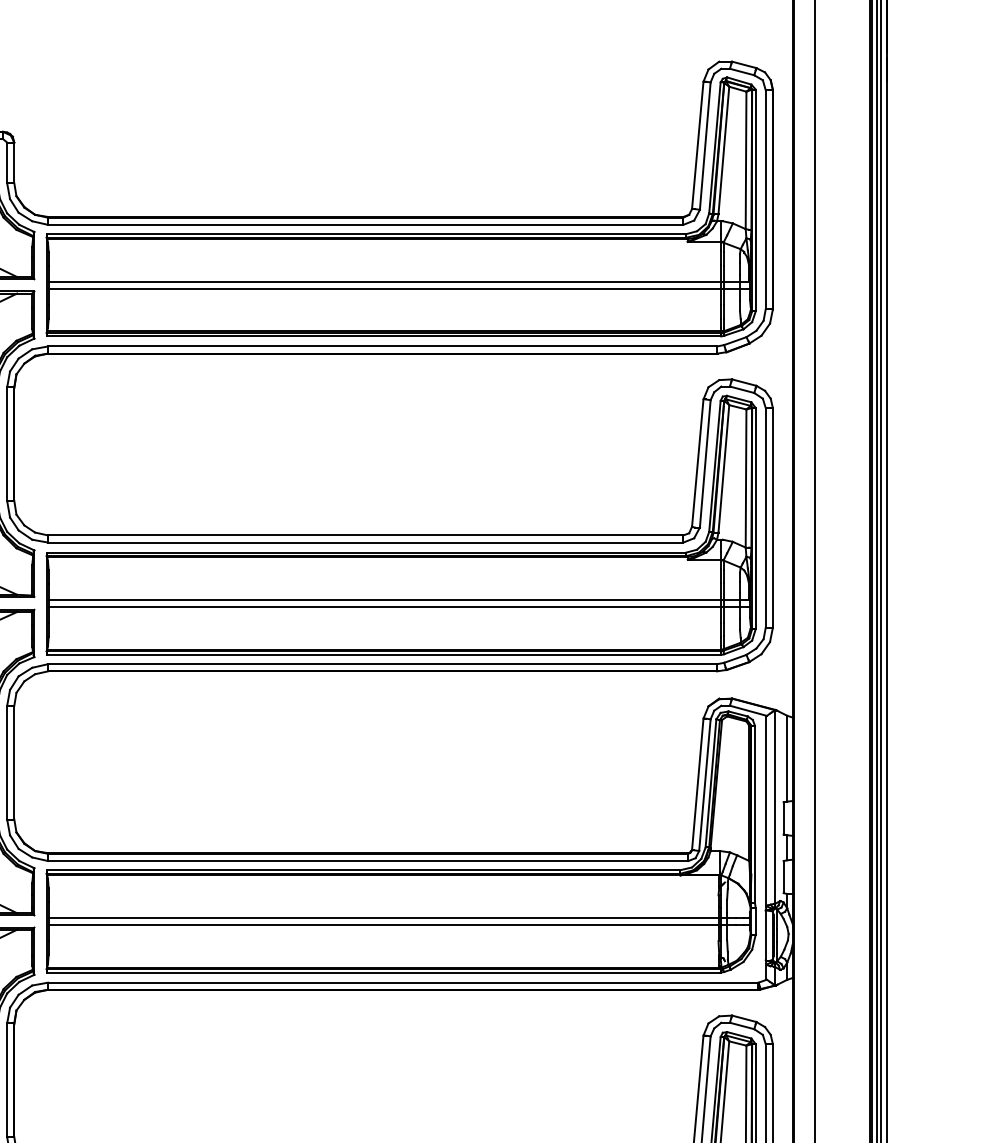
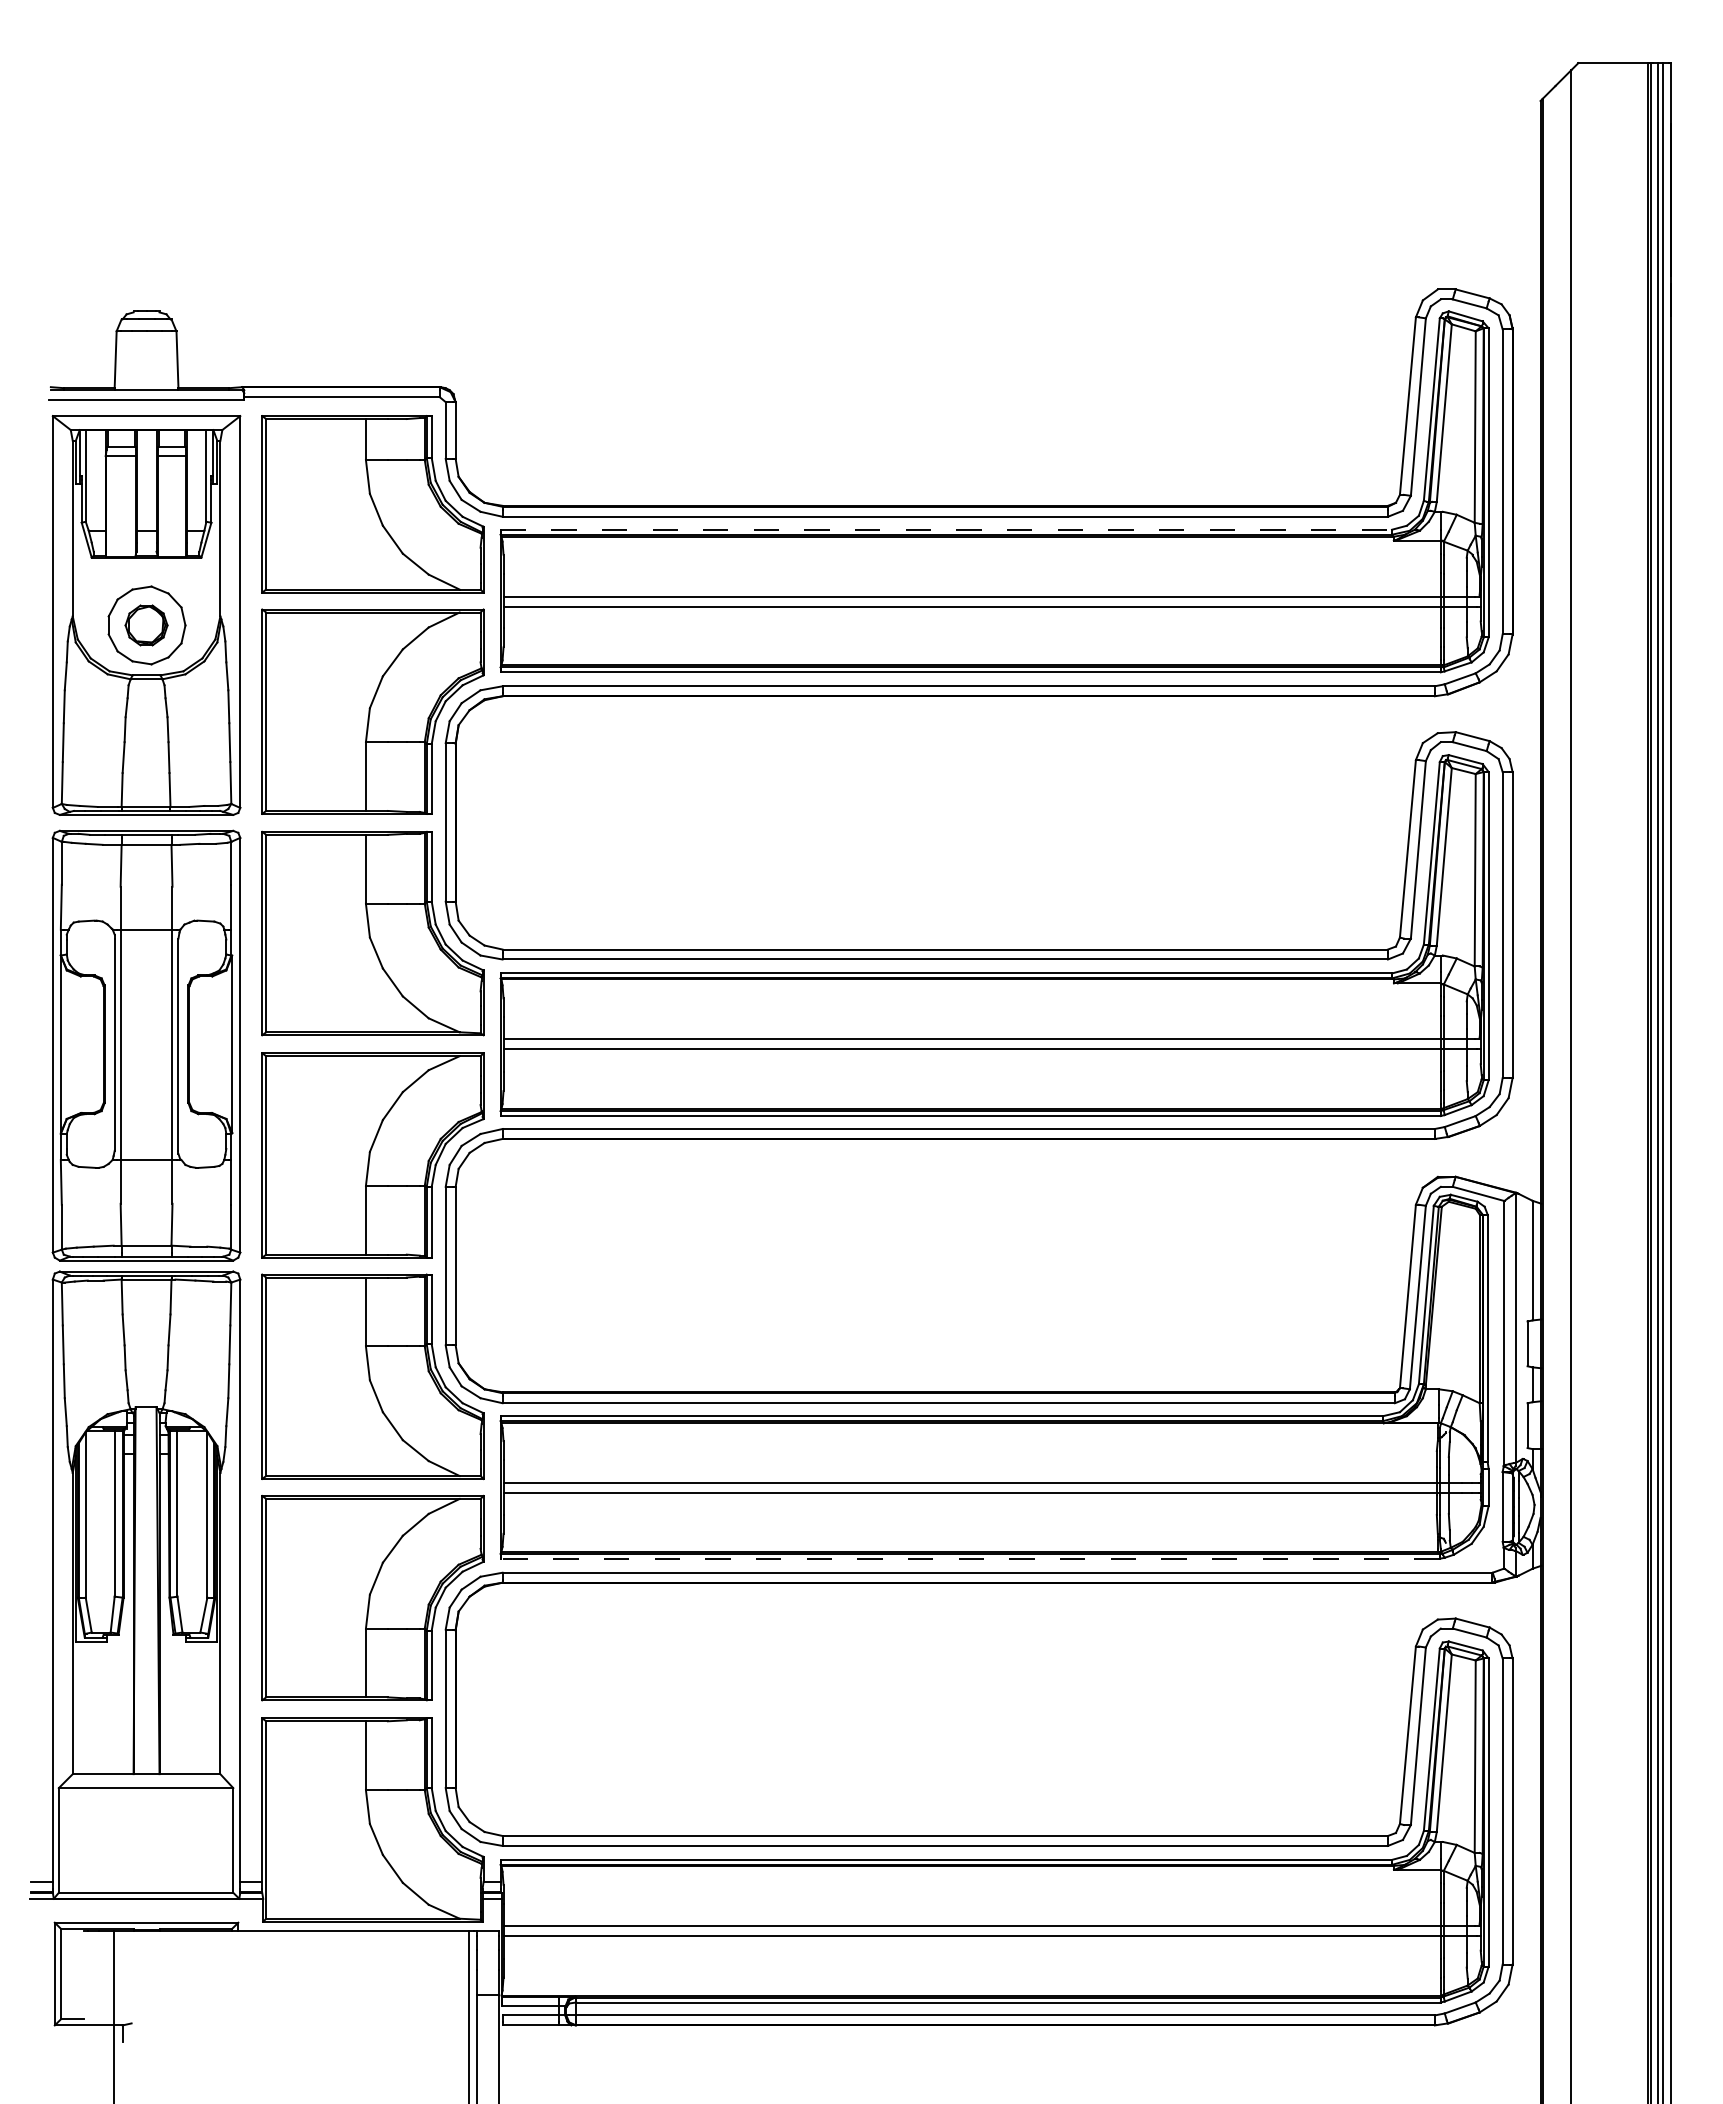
line: (366, 233) -> (946, 529), solid -> dashed
line: (383, 972) -> (970, 1558), solid -> dashed

